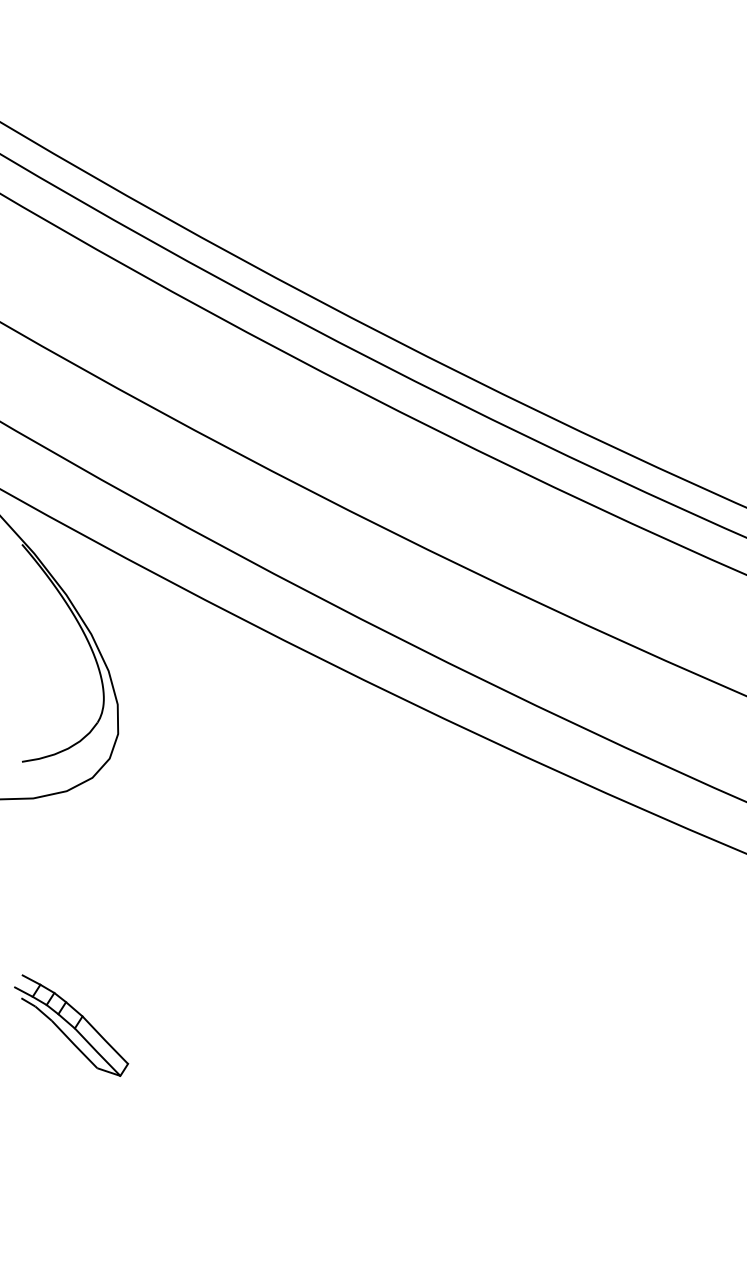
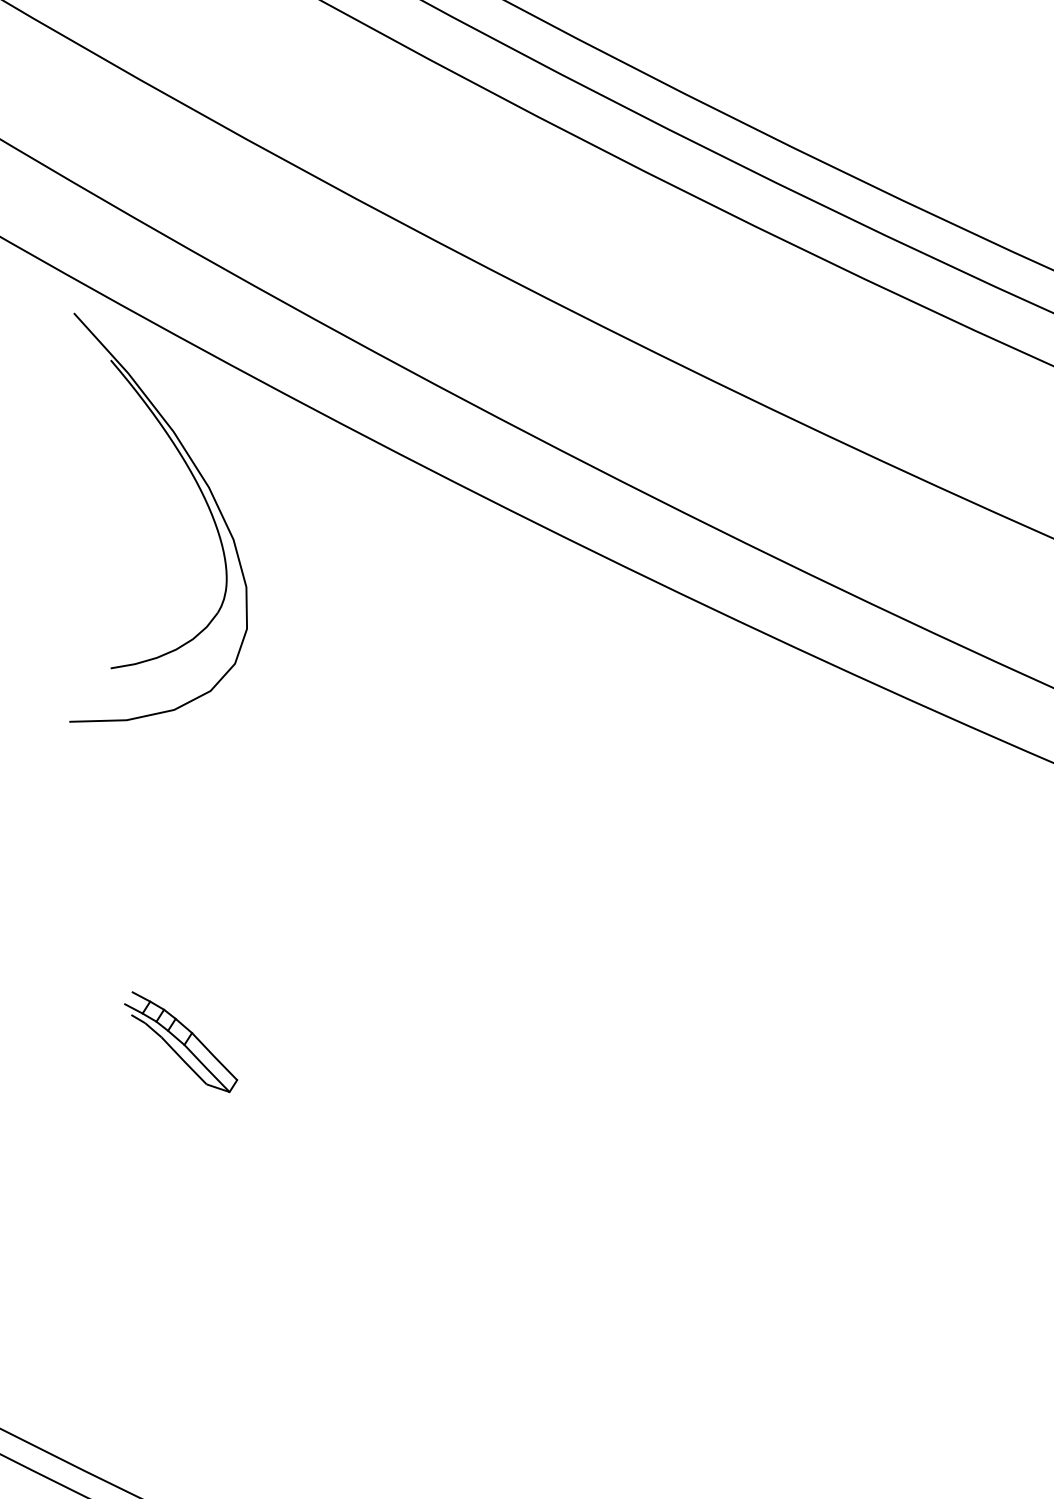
part: (71, 1025) -> (180, 1042), size x0.7

